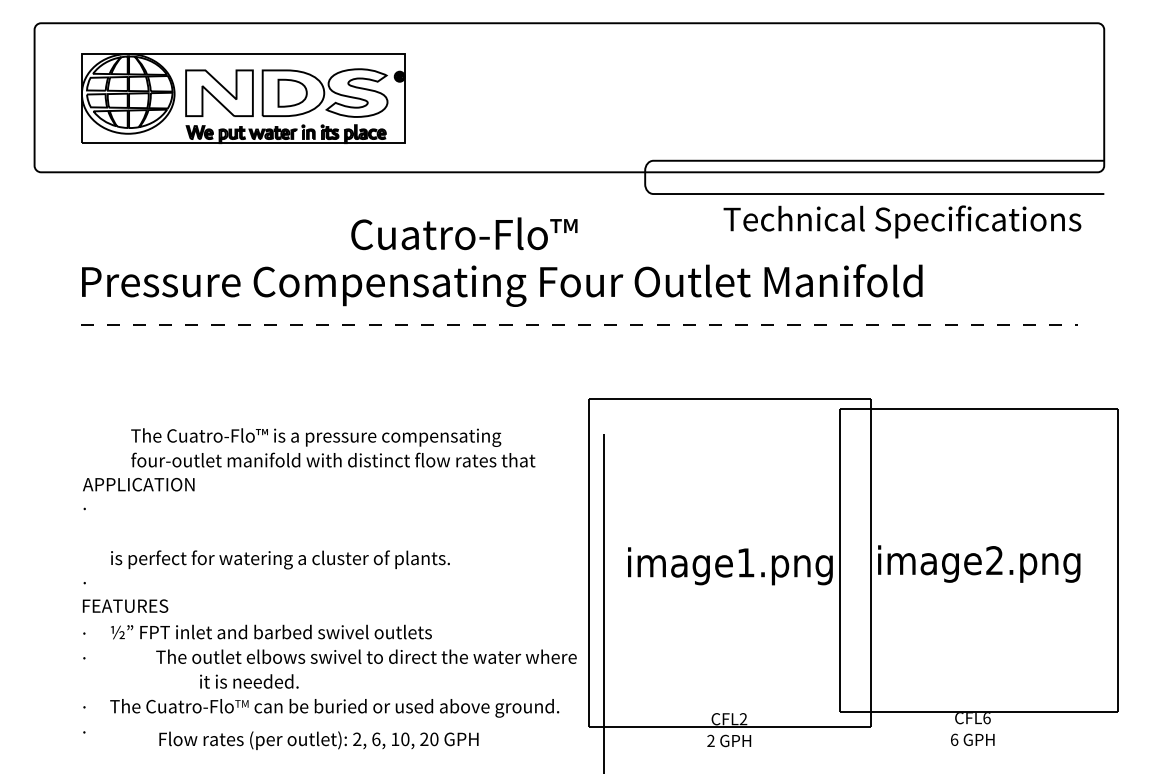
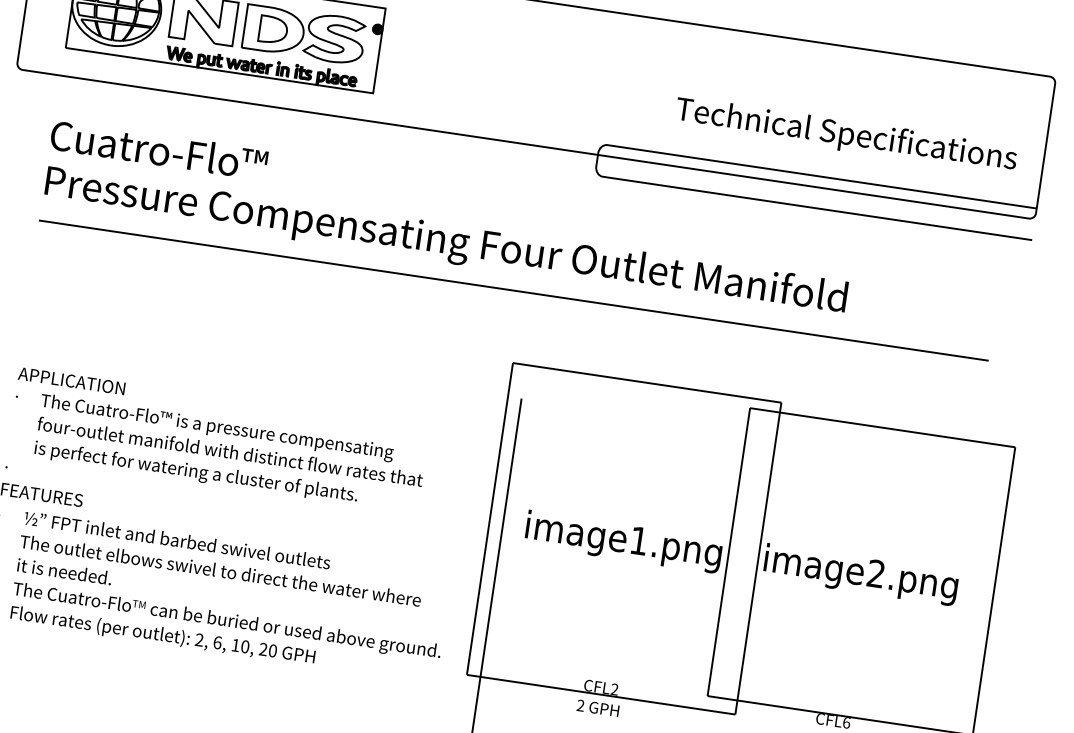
text: (902, 221) -> (846, 135), moved
text: (464, 233) -> (159, 149), moved
line: (579, 324) -> (514, 290), dashed -> solid
text: (333, 447) -> (232, 439), moved
text: (366, 656) -> (220, 570), moved
text: (249, 681) -> (64, 571), moved
text: (318, 740) -> (162, 635), moved

